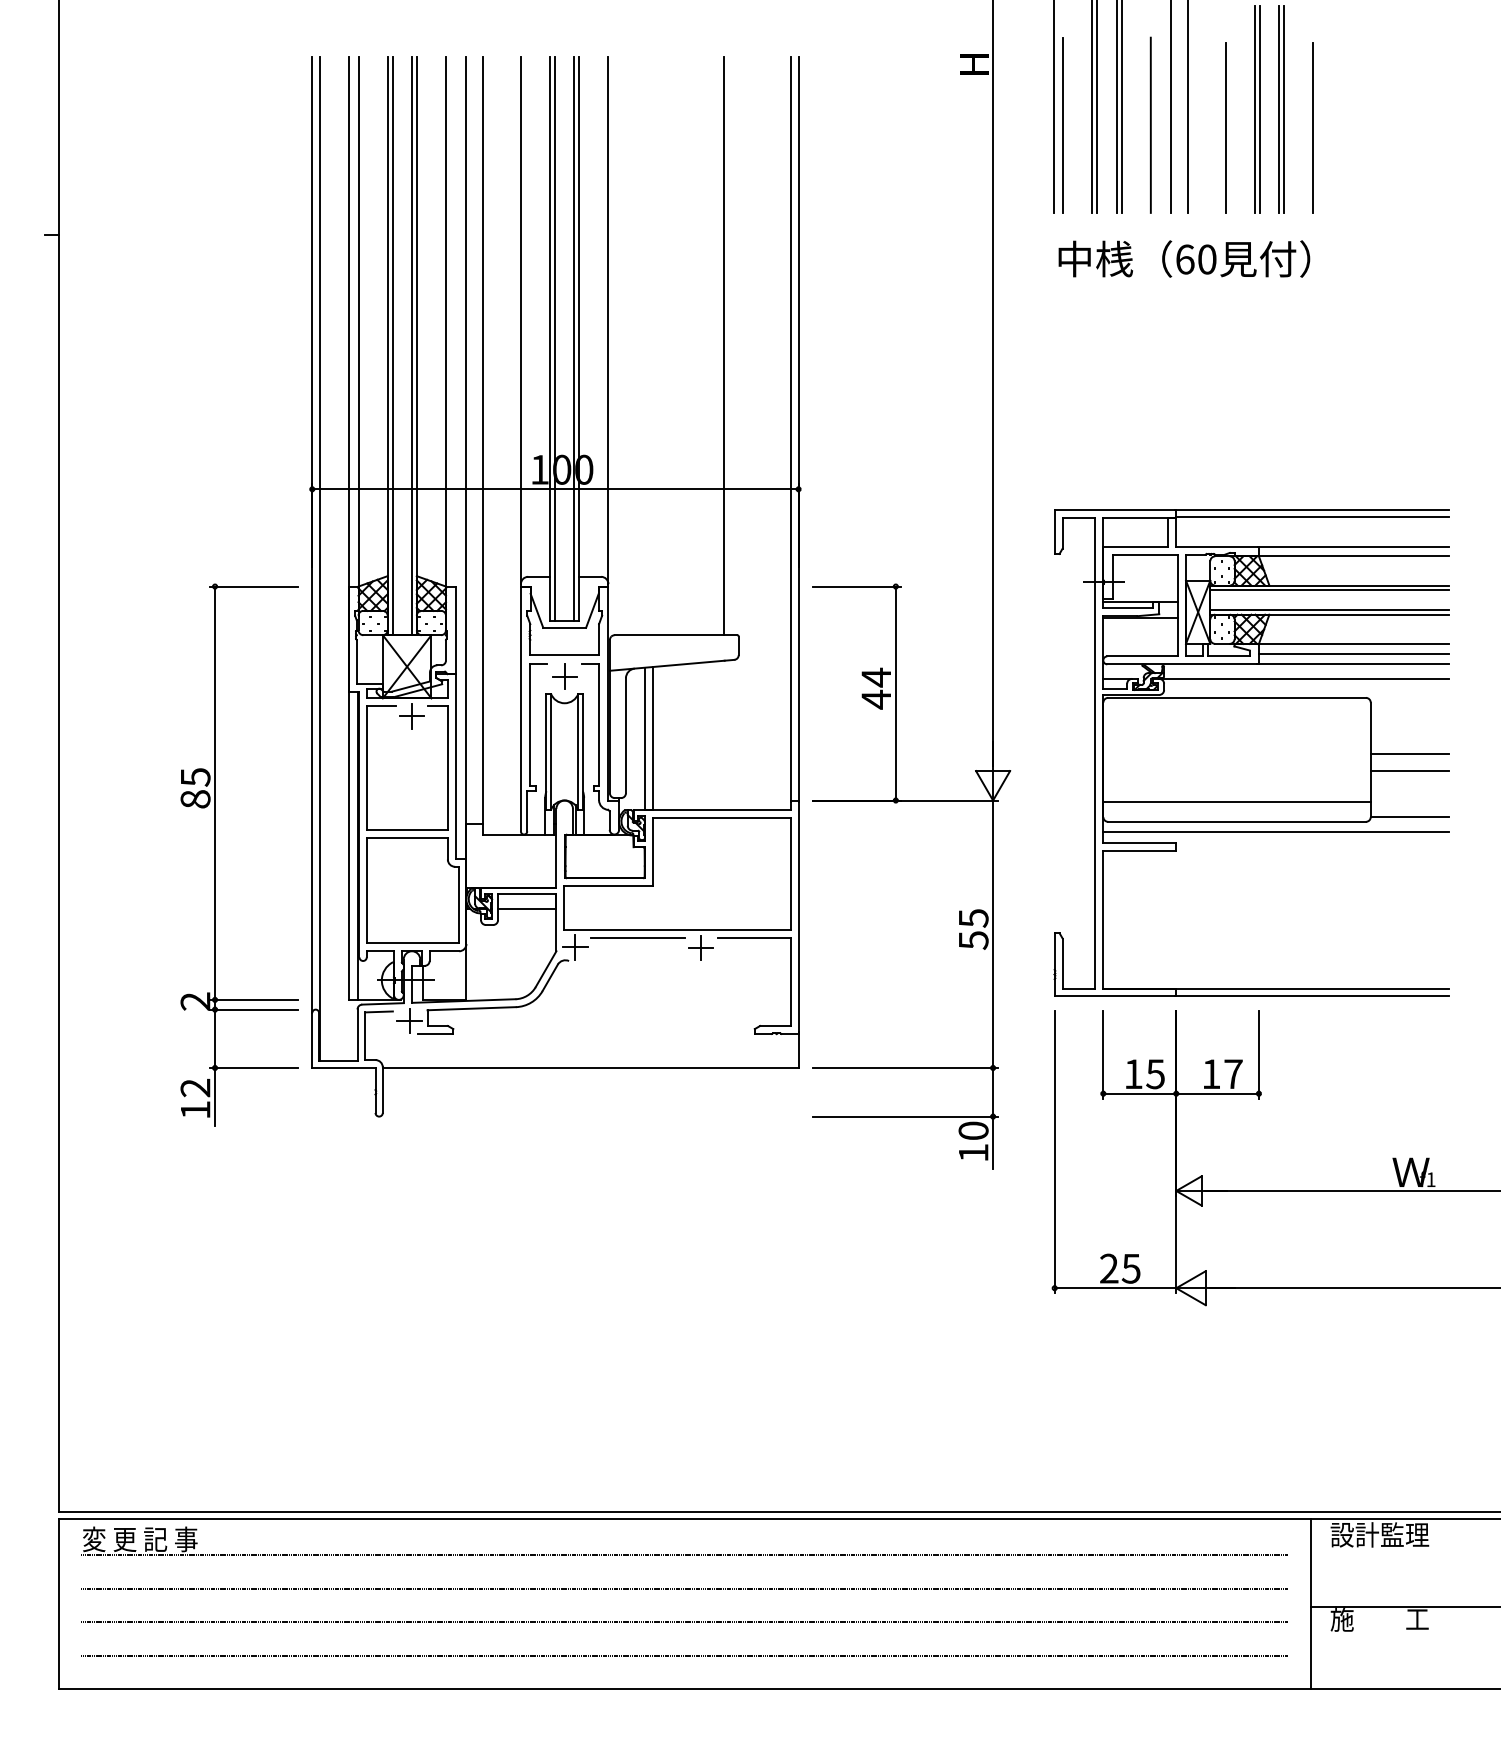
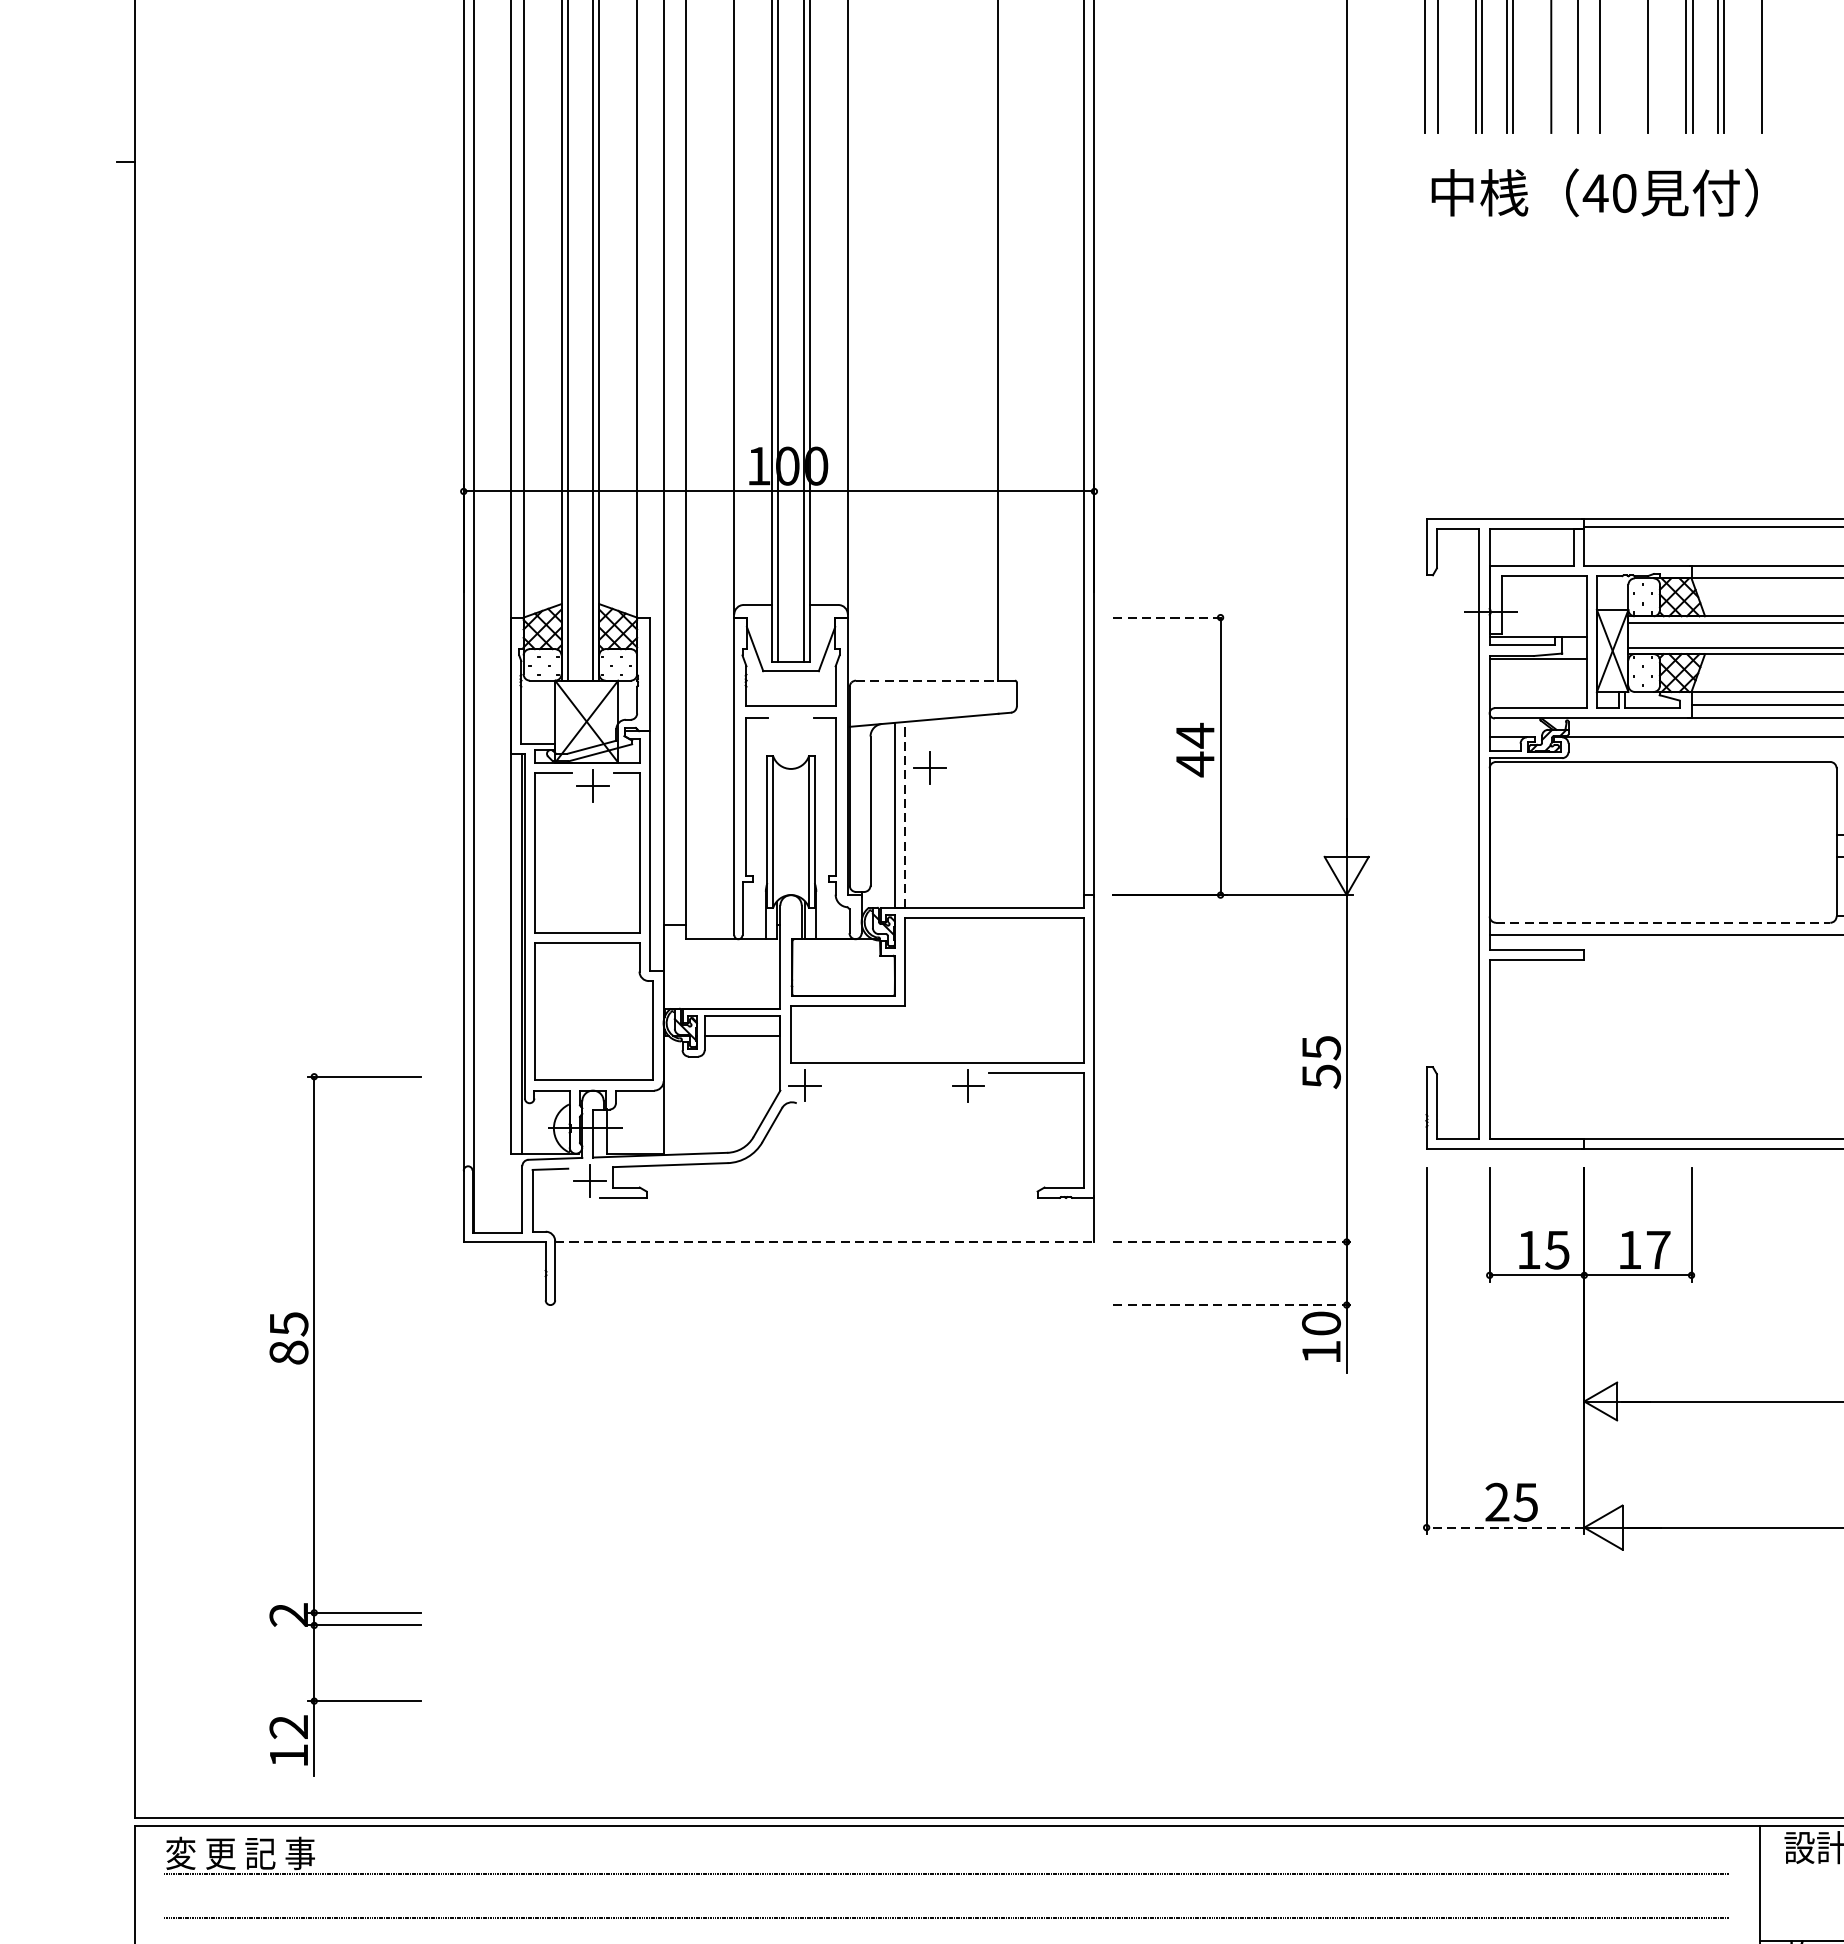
text: (1185, 259) -> (1596, 193), 60 -> 40
line: (856, 586) -> (1169, 617), solid -> dashed
line: (669, 635) -> (927, 681), solid -> dashed
part: (564, 676) -> (929, 767), moved
line: (652, 738) -> (904, 814), solid -> dashed
line: (1236, 802) -> (1662, 897), removed
line: (1237, 821) -> (1663, 922), solid -> dashed
part: (215, 854) -> (314, 1424), moved
line: (638, 937) -> (886, 1072), removed
line: (590, 1067) -> (824, 1241), solid -> dashed
line: (906, 1067) -> (1234, 1241), solid -> dashed
line: (906, 1116) -> (1234, 1304), solid -> dashed
line: (1115, 1288) -> (1505, 1528), solid -> dashed

